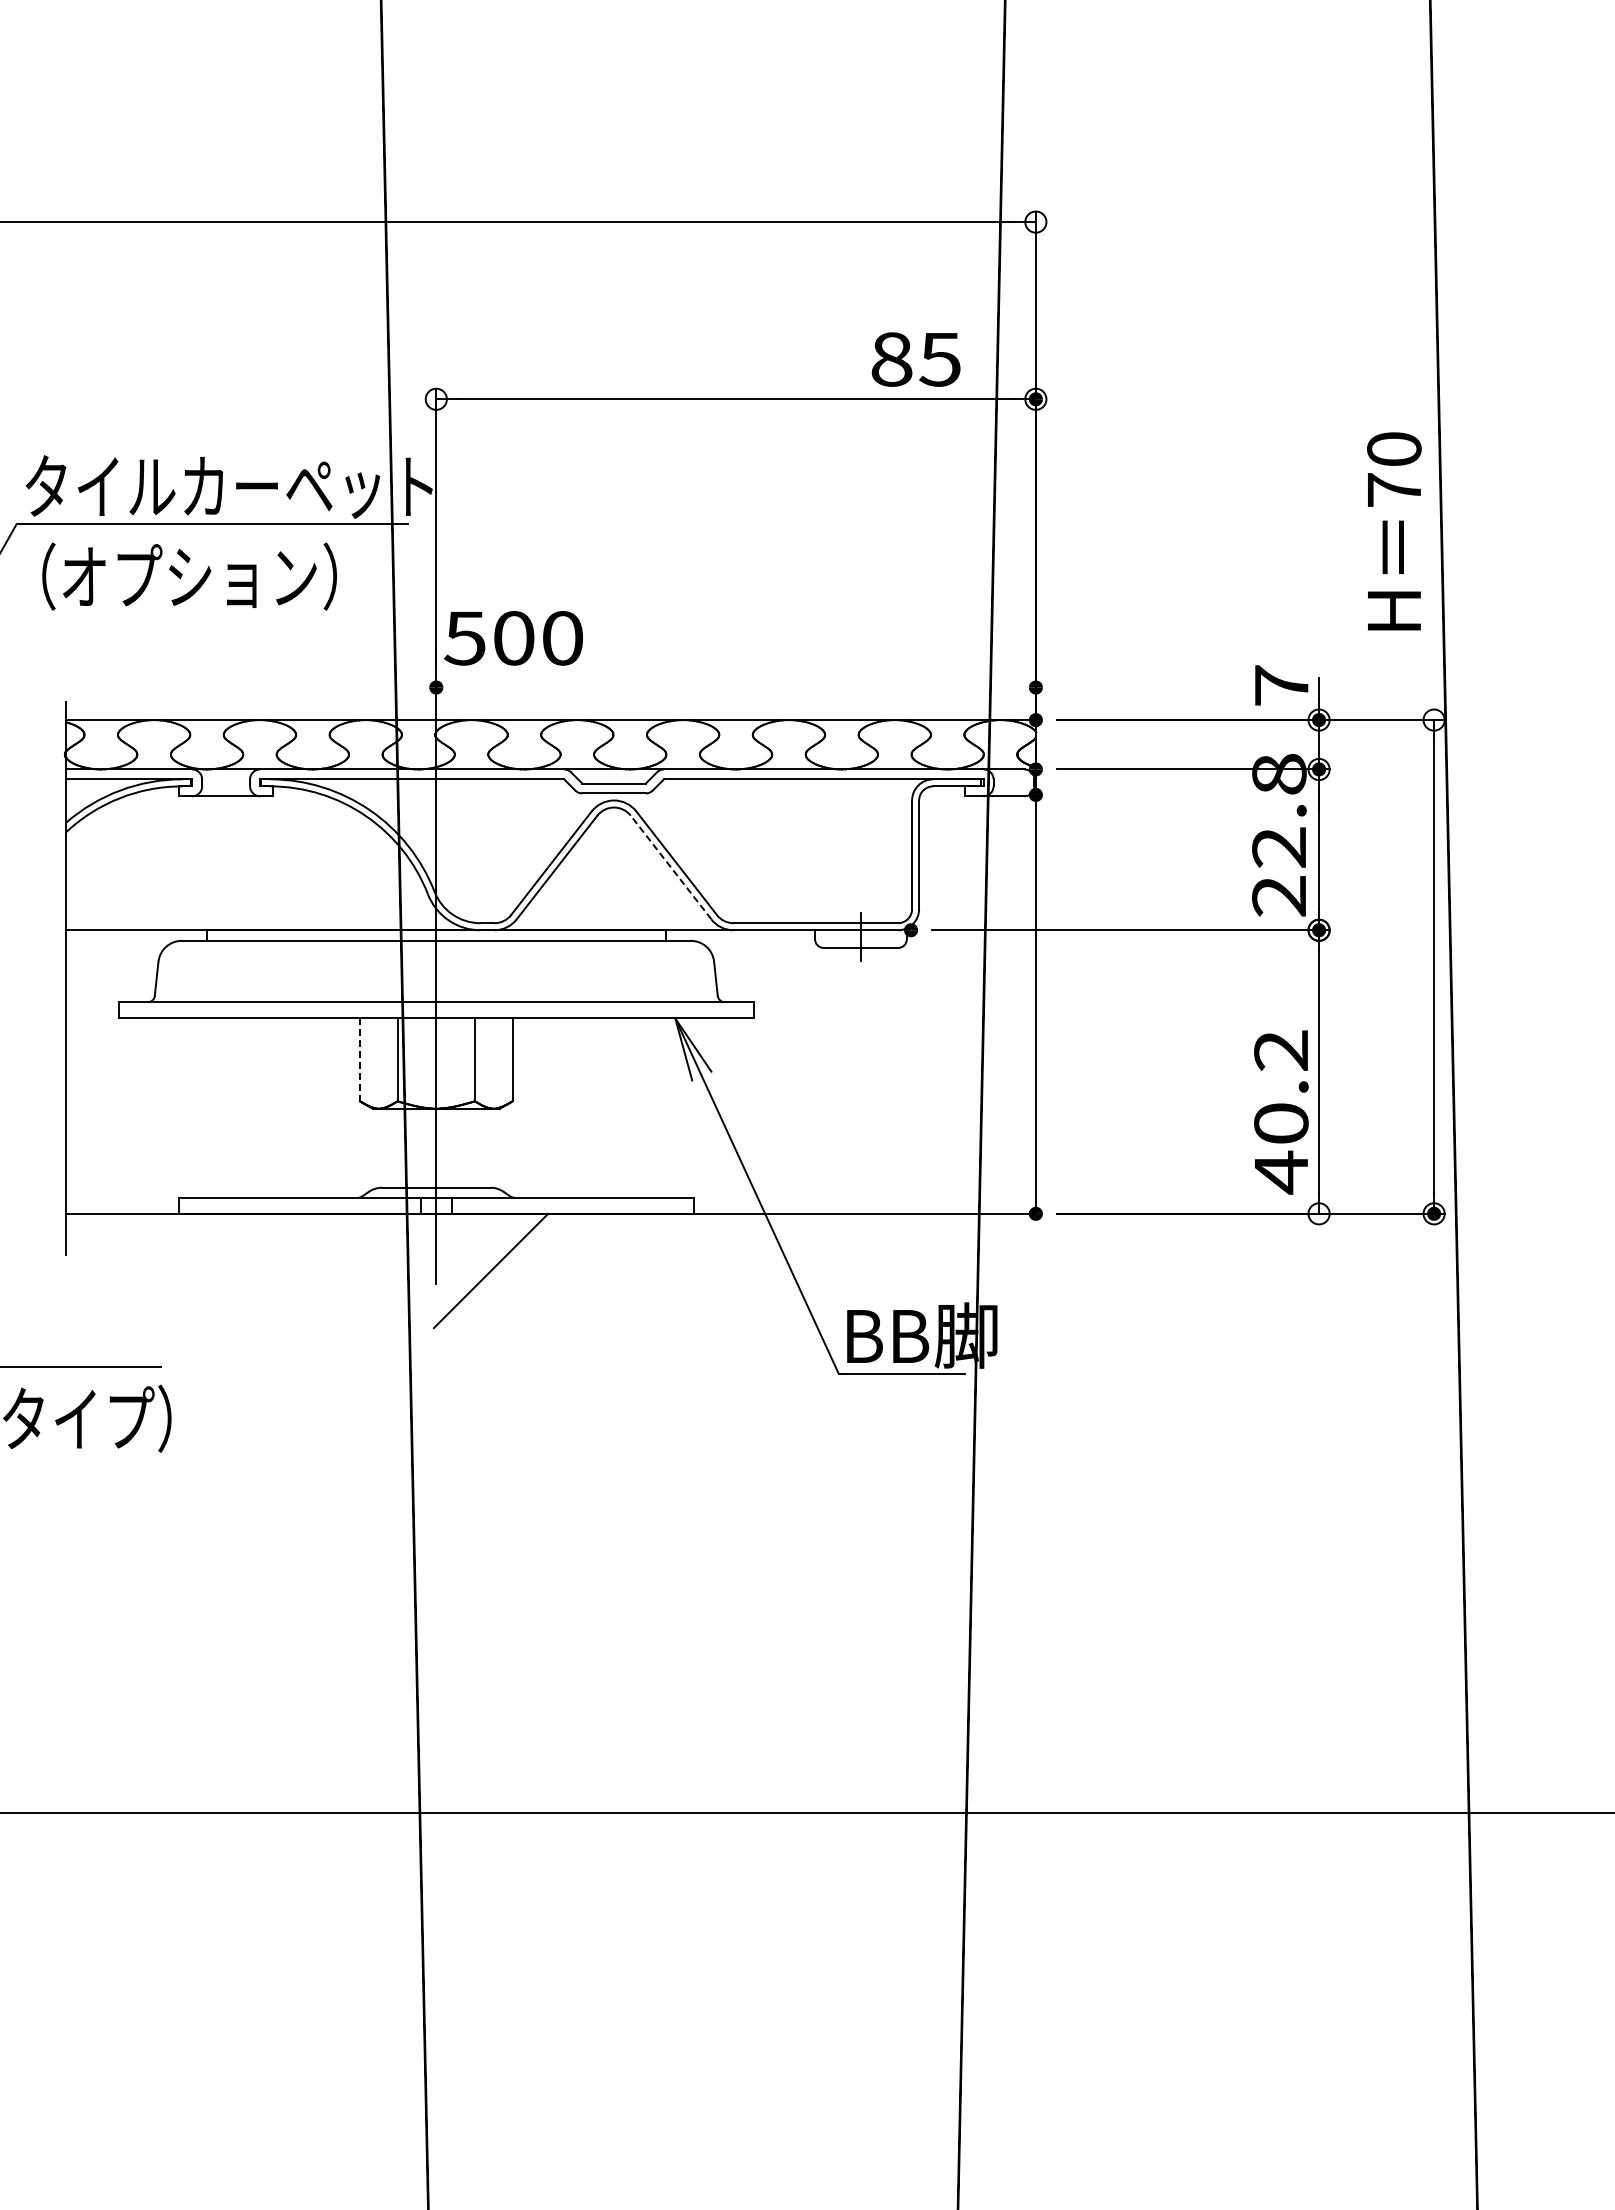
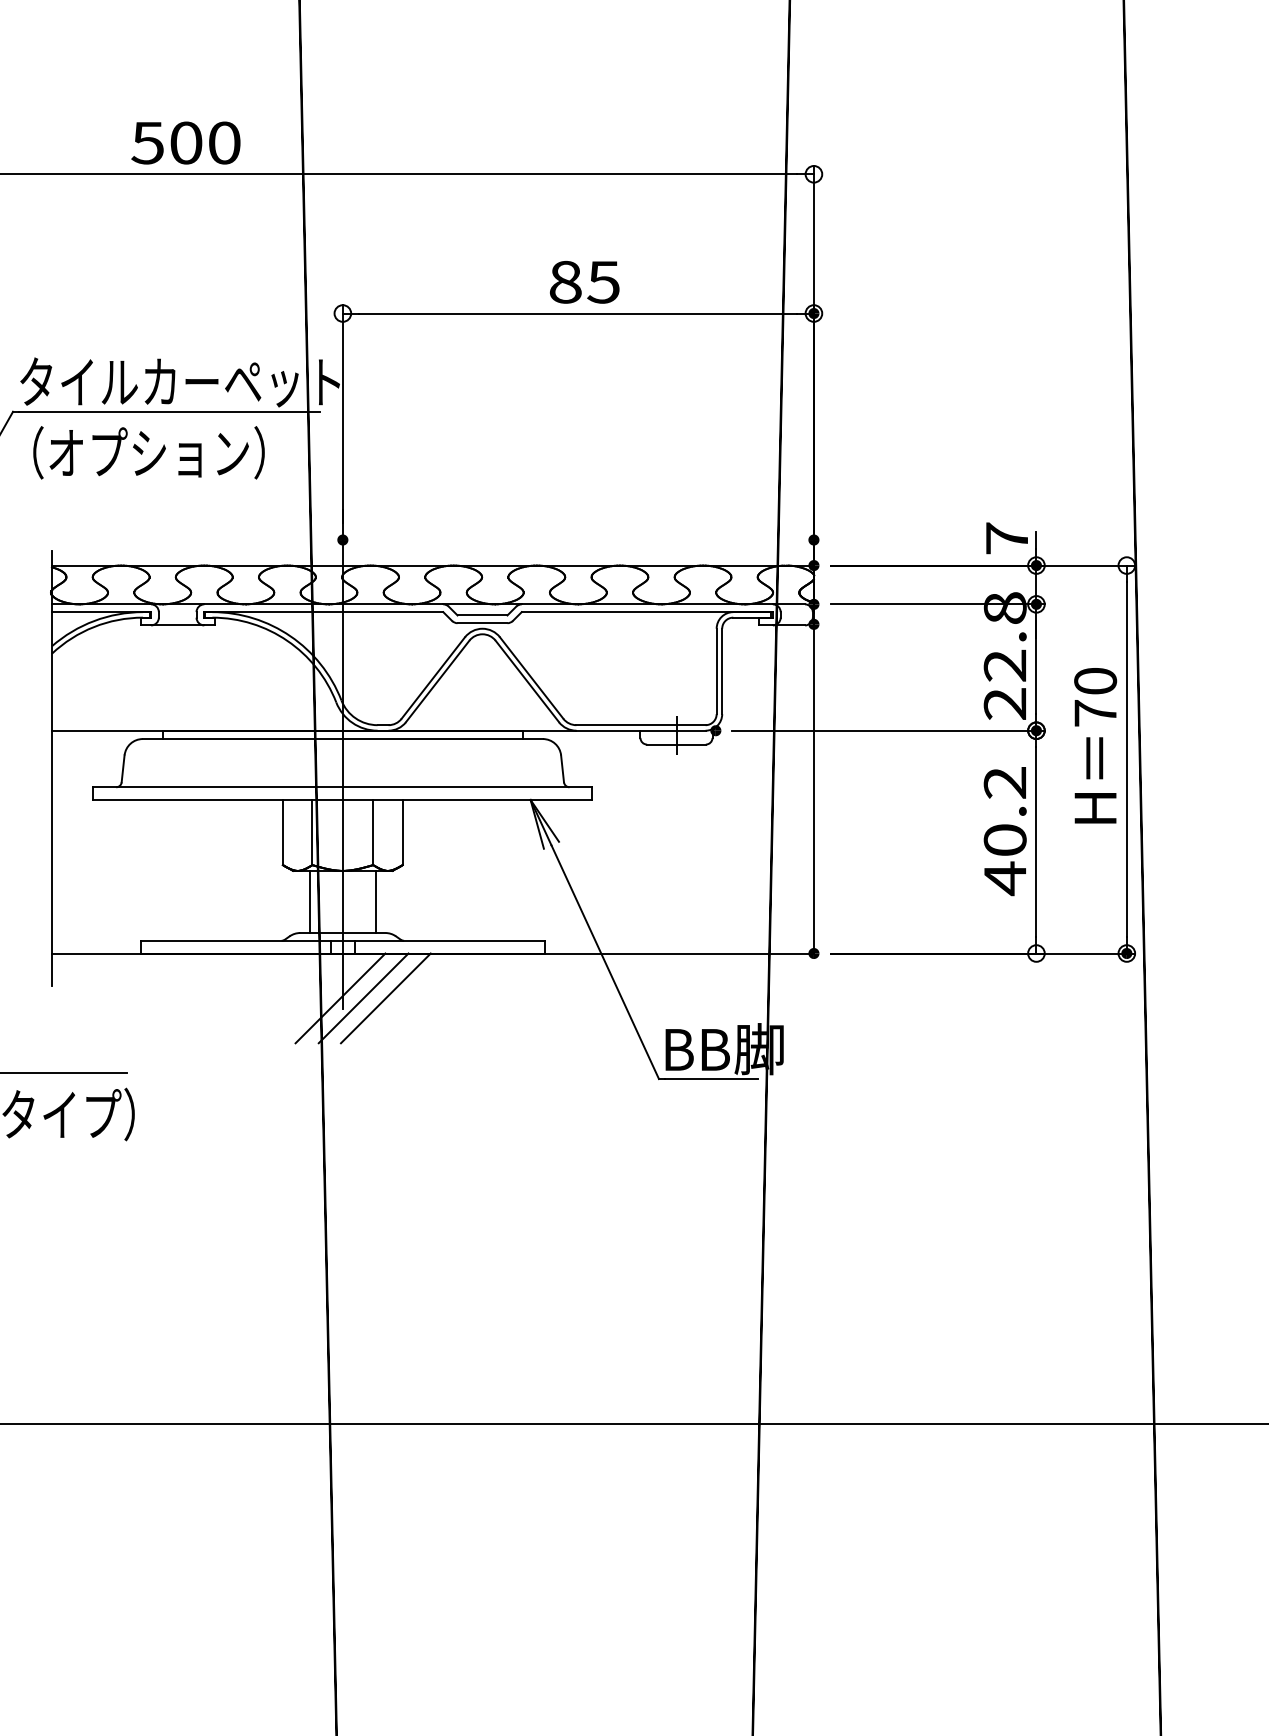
text: (915, 359) -> (584, 282), moved
text: (1394, 531) -> (1095, 745), moved
text: (513, 638) -> (185, 143), moved
line: (671, 867) -> (527, 681), dashed -> solid
line: (360, 1060) -> (283, 833), dashed -> solid
text: (1281, 1112) -> (1005, 831), moved
line: (394, 1147) -> (310, 901), added
line: (478, 1147) -> (376, 901), added
line: (433, 1270) -> (340, 998), added
line: (462, 1270) -> (363, 998), added

